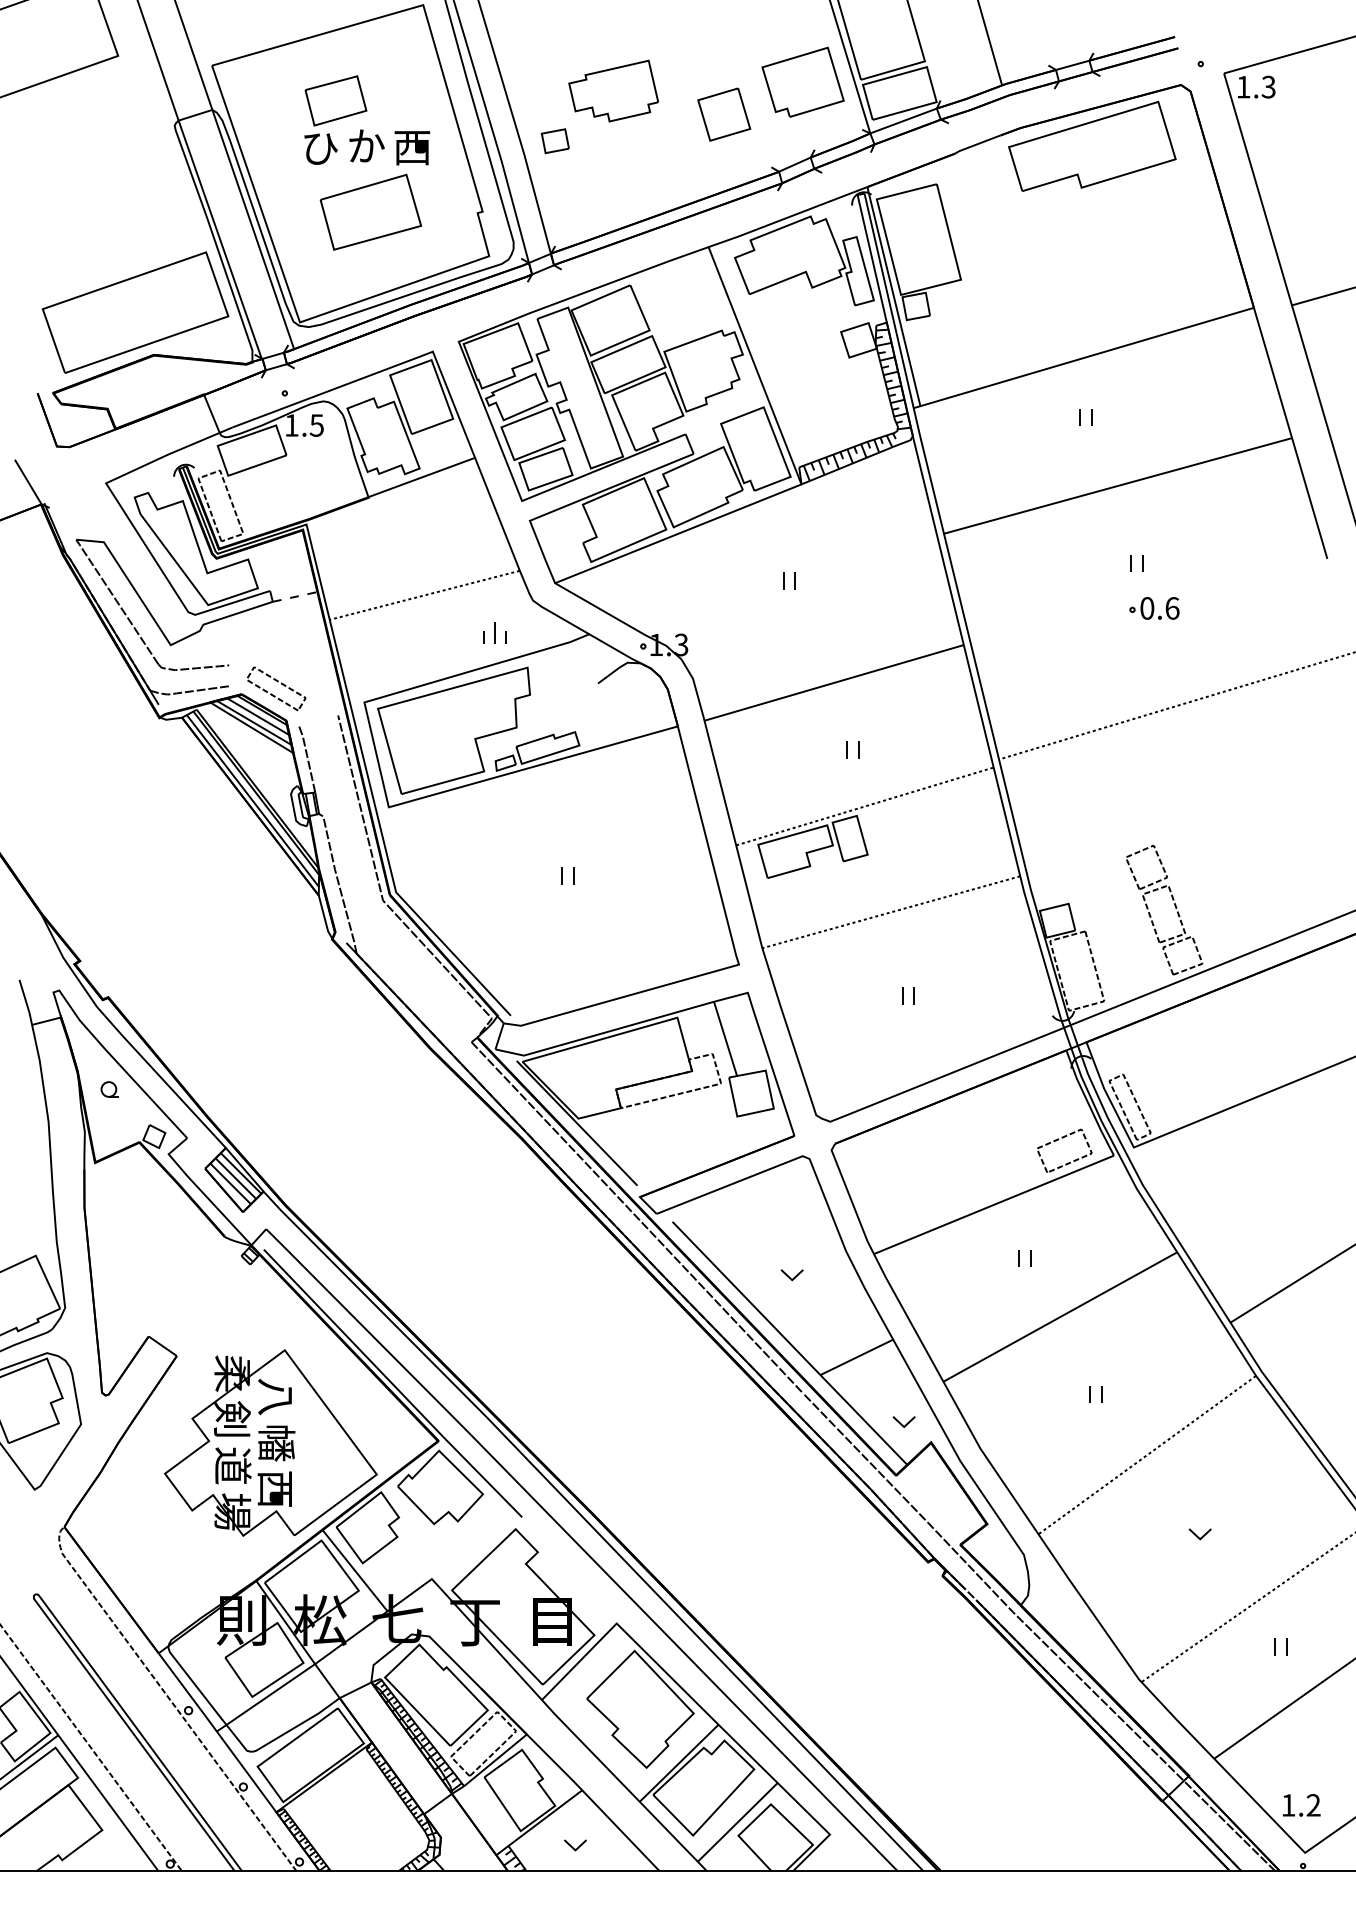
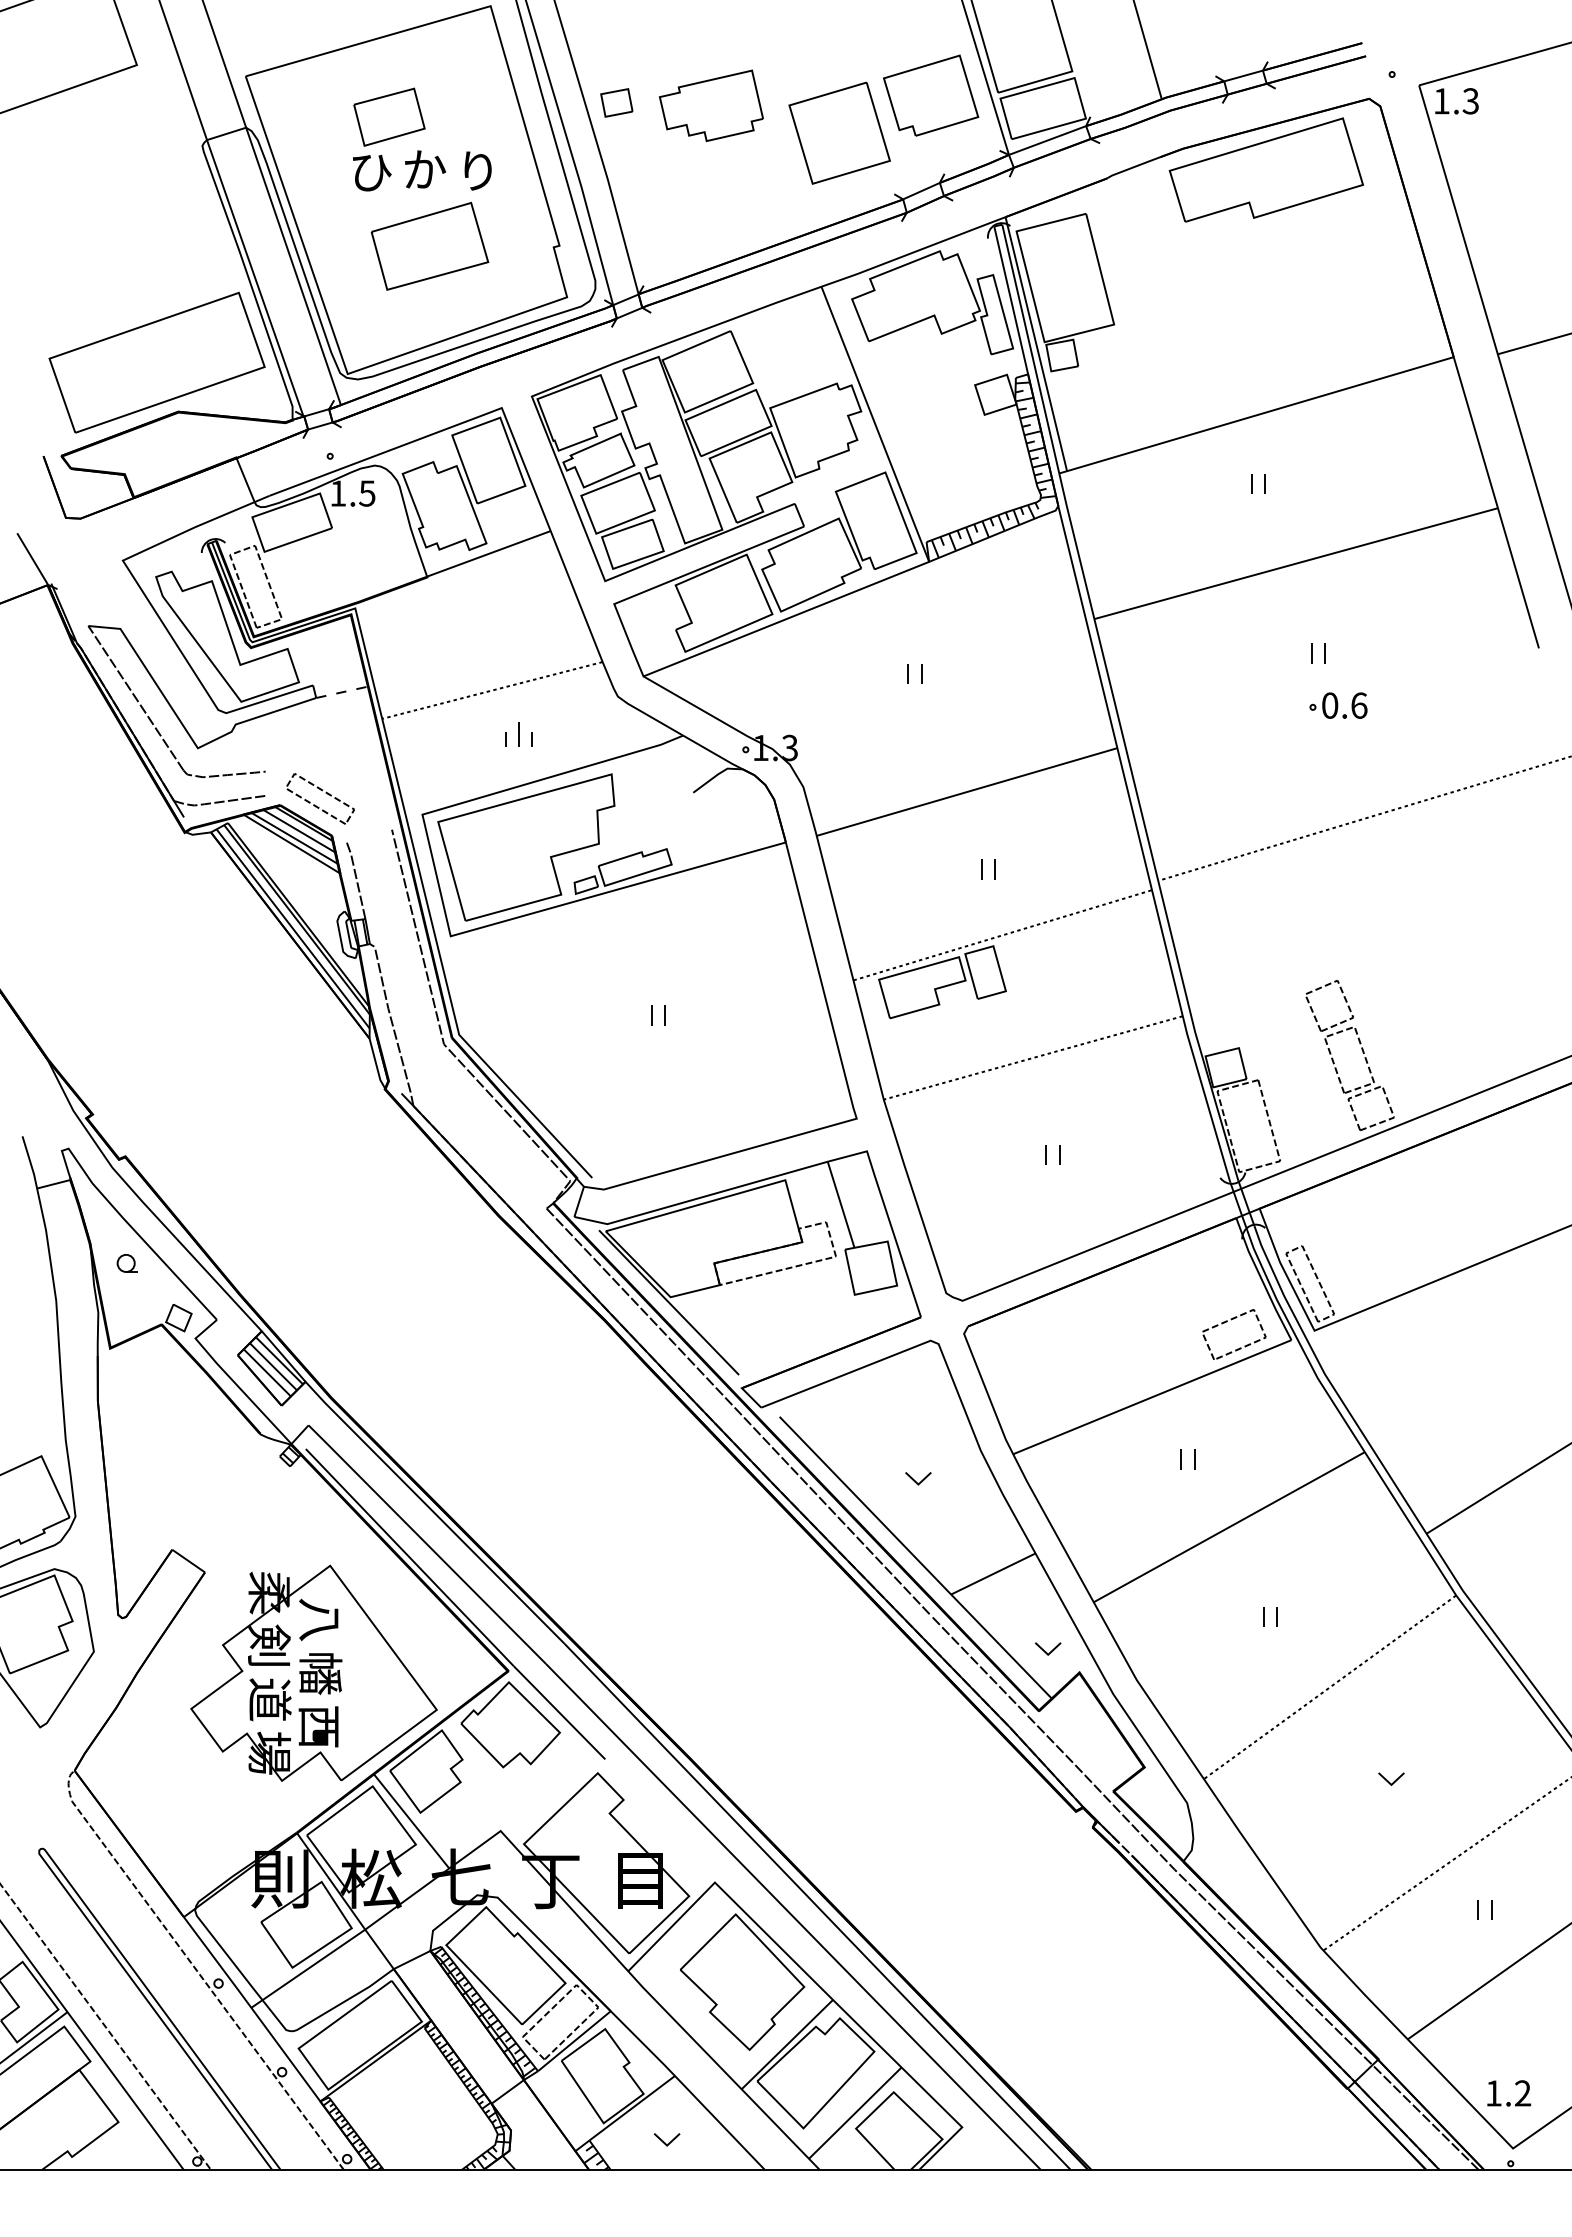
part: (724, 114) -> (839, 132), size x1.67
part: (555, 140) -> (616, 102), moved
text: (411, 147) -> (477, 171), 西 -> り
part: (494, 633) -> (518, 734), moved

